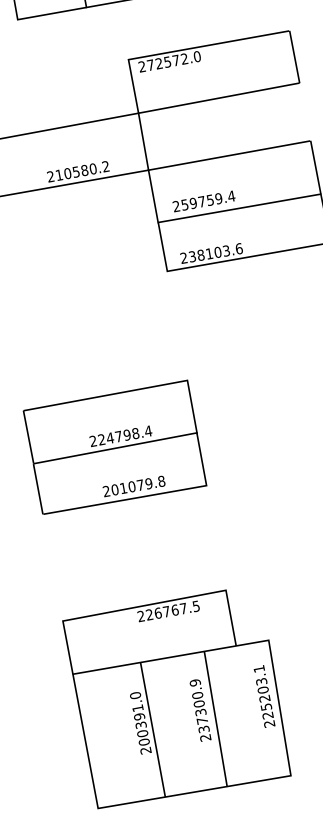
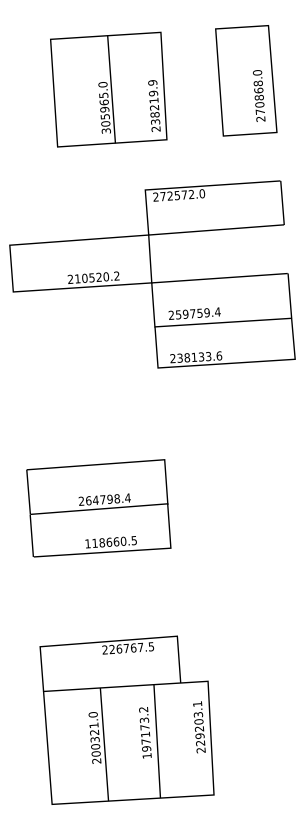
text: (83, 170) -> (98, 277), 210580.2 -> 210520.2
text: (217, 251) -> (201, 356), 238103.6 -> 238133.6
text: (101, 439) -> (88, 500), 224798.4 -> 264798.4
text: (134, 486) -> (111, 542), 201079.8 -> 118660.5
text: (265, 707) -> (199, 736), 225203.1 -> 229203.1
text: (200, 709) -> (145, 732), 237300.9 -> 197173.2
text: (139, 716) -> (94, 732), 200391.0 -> 200321.0

